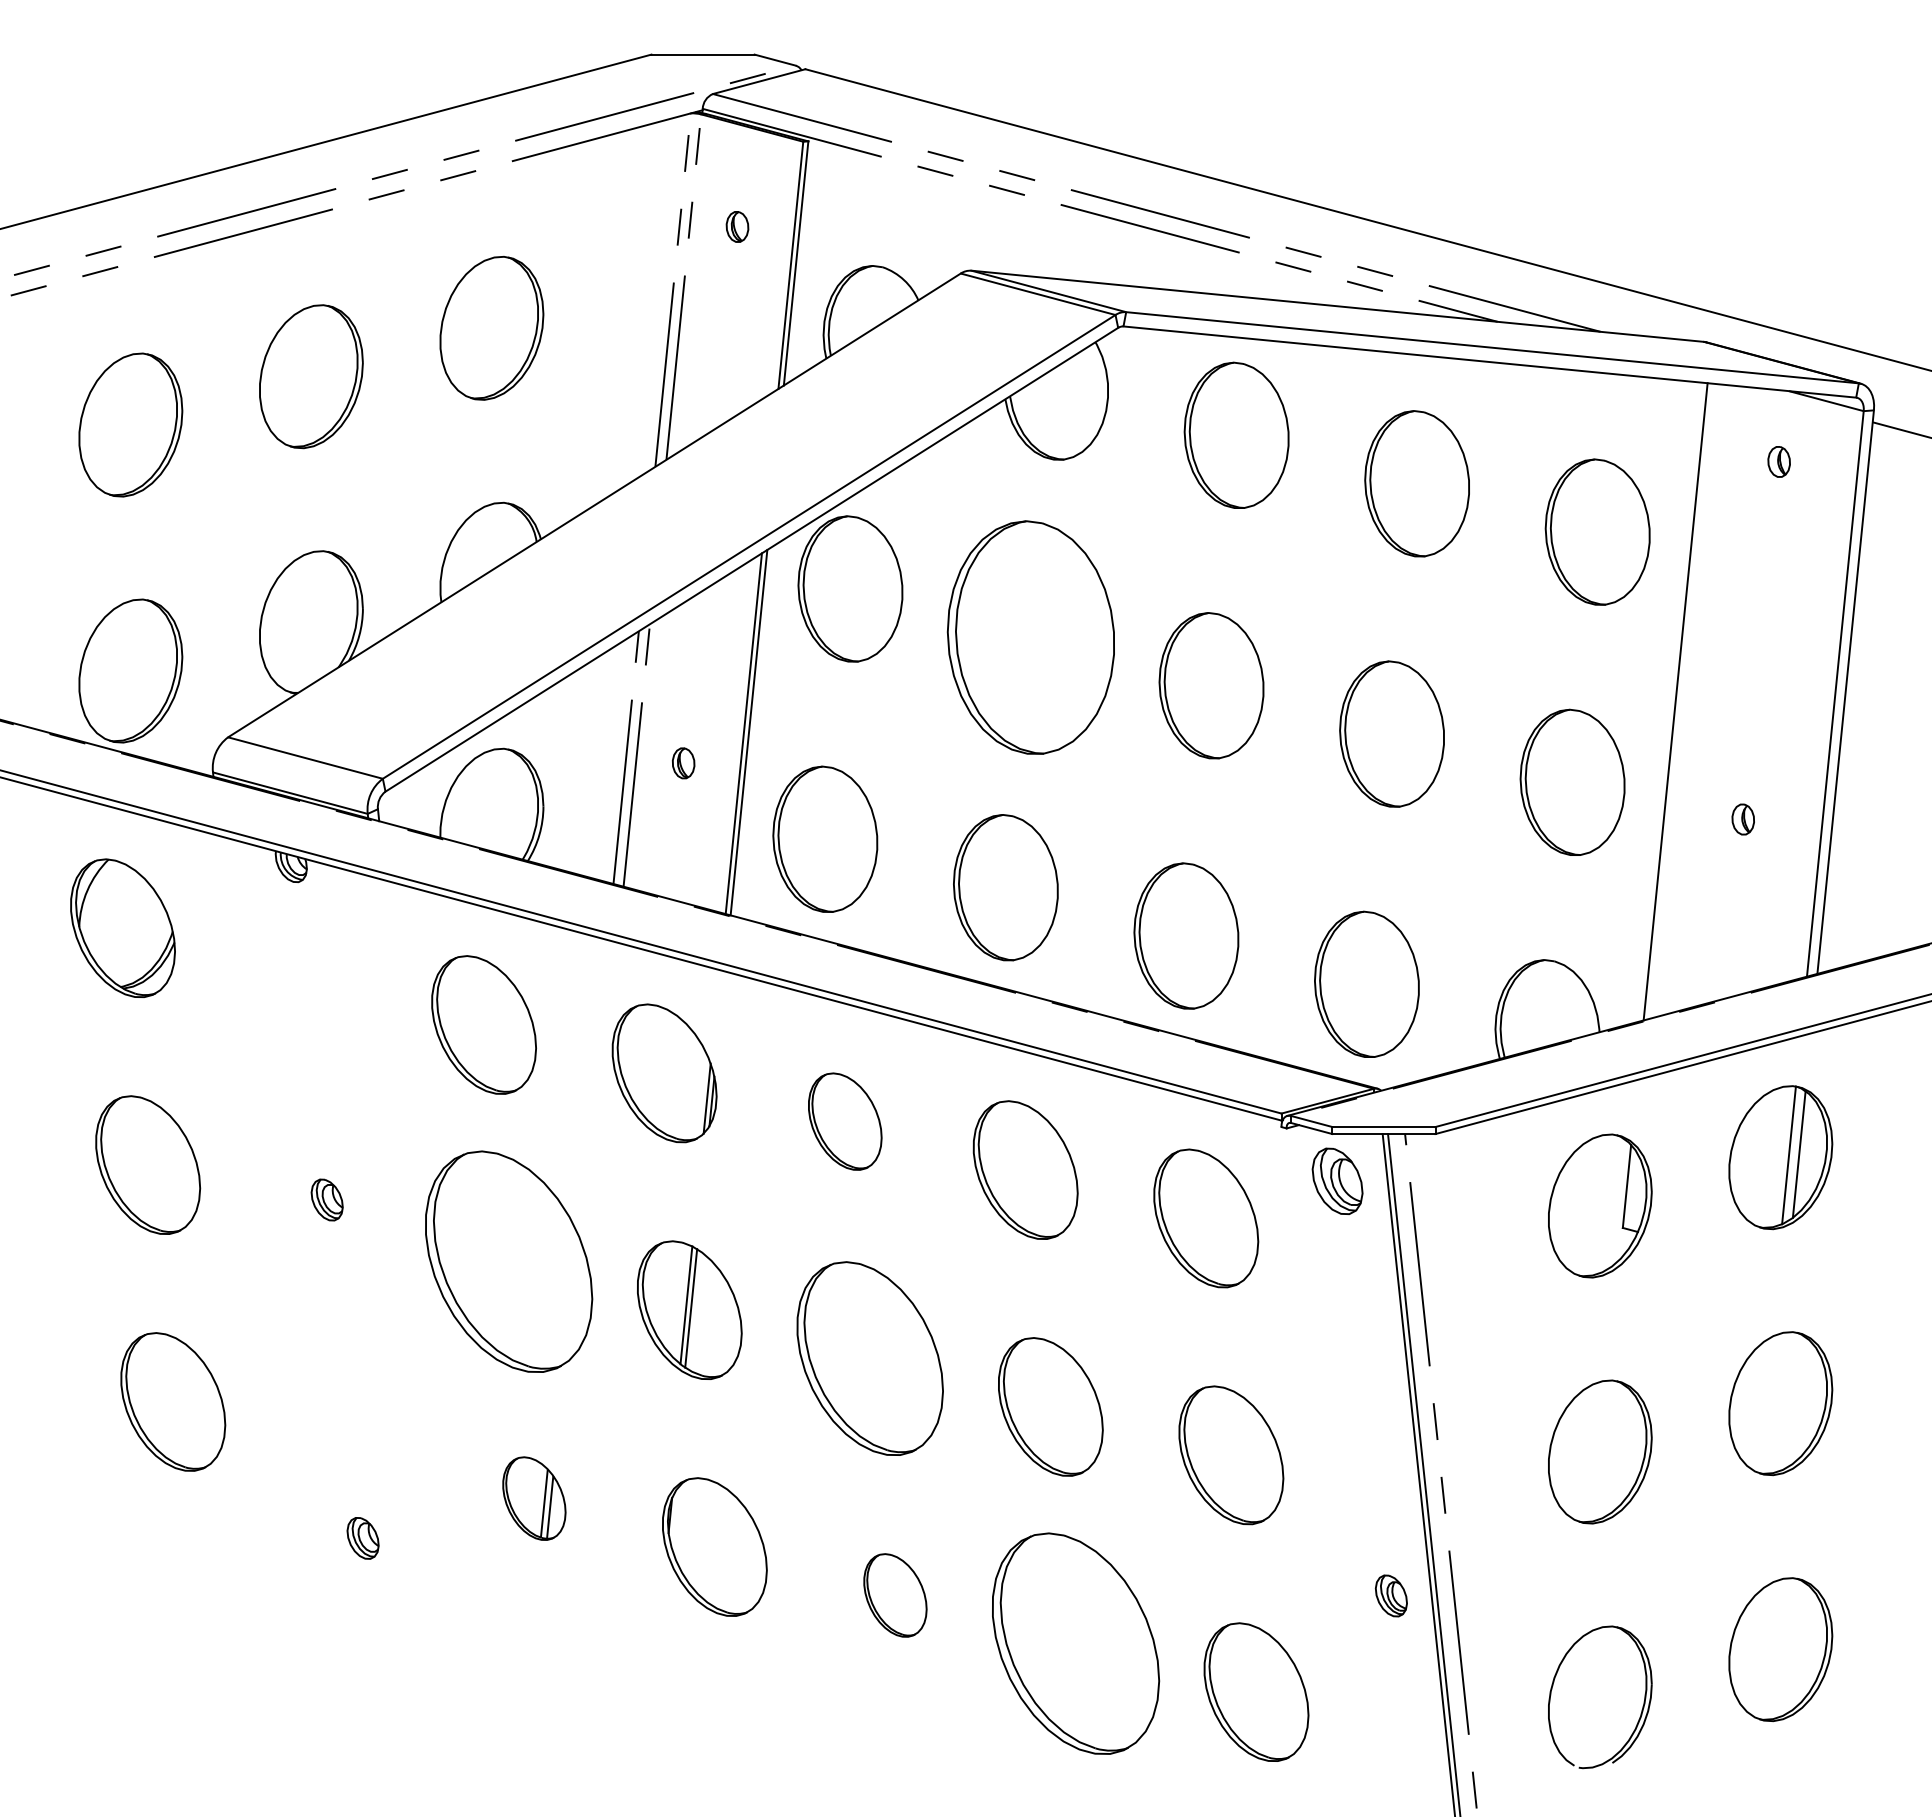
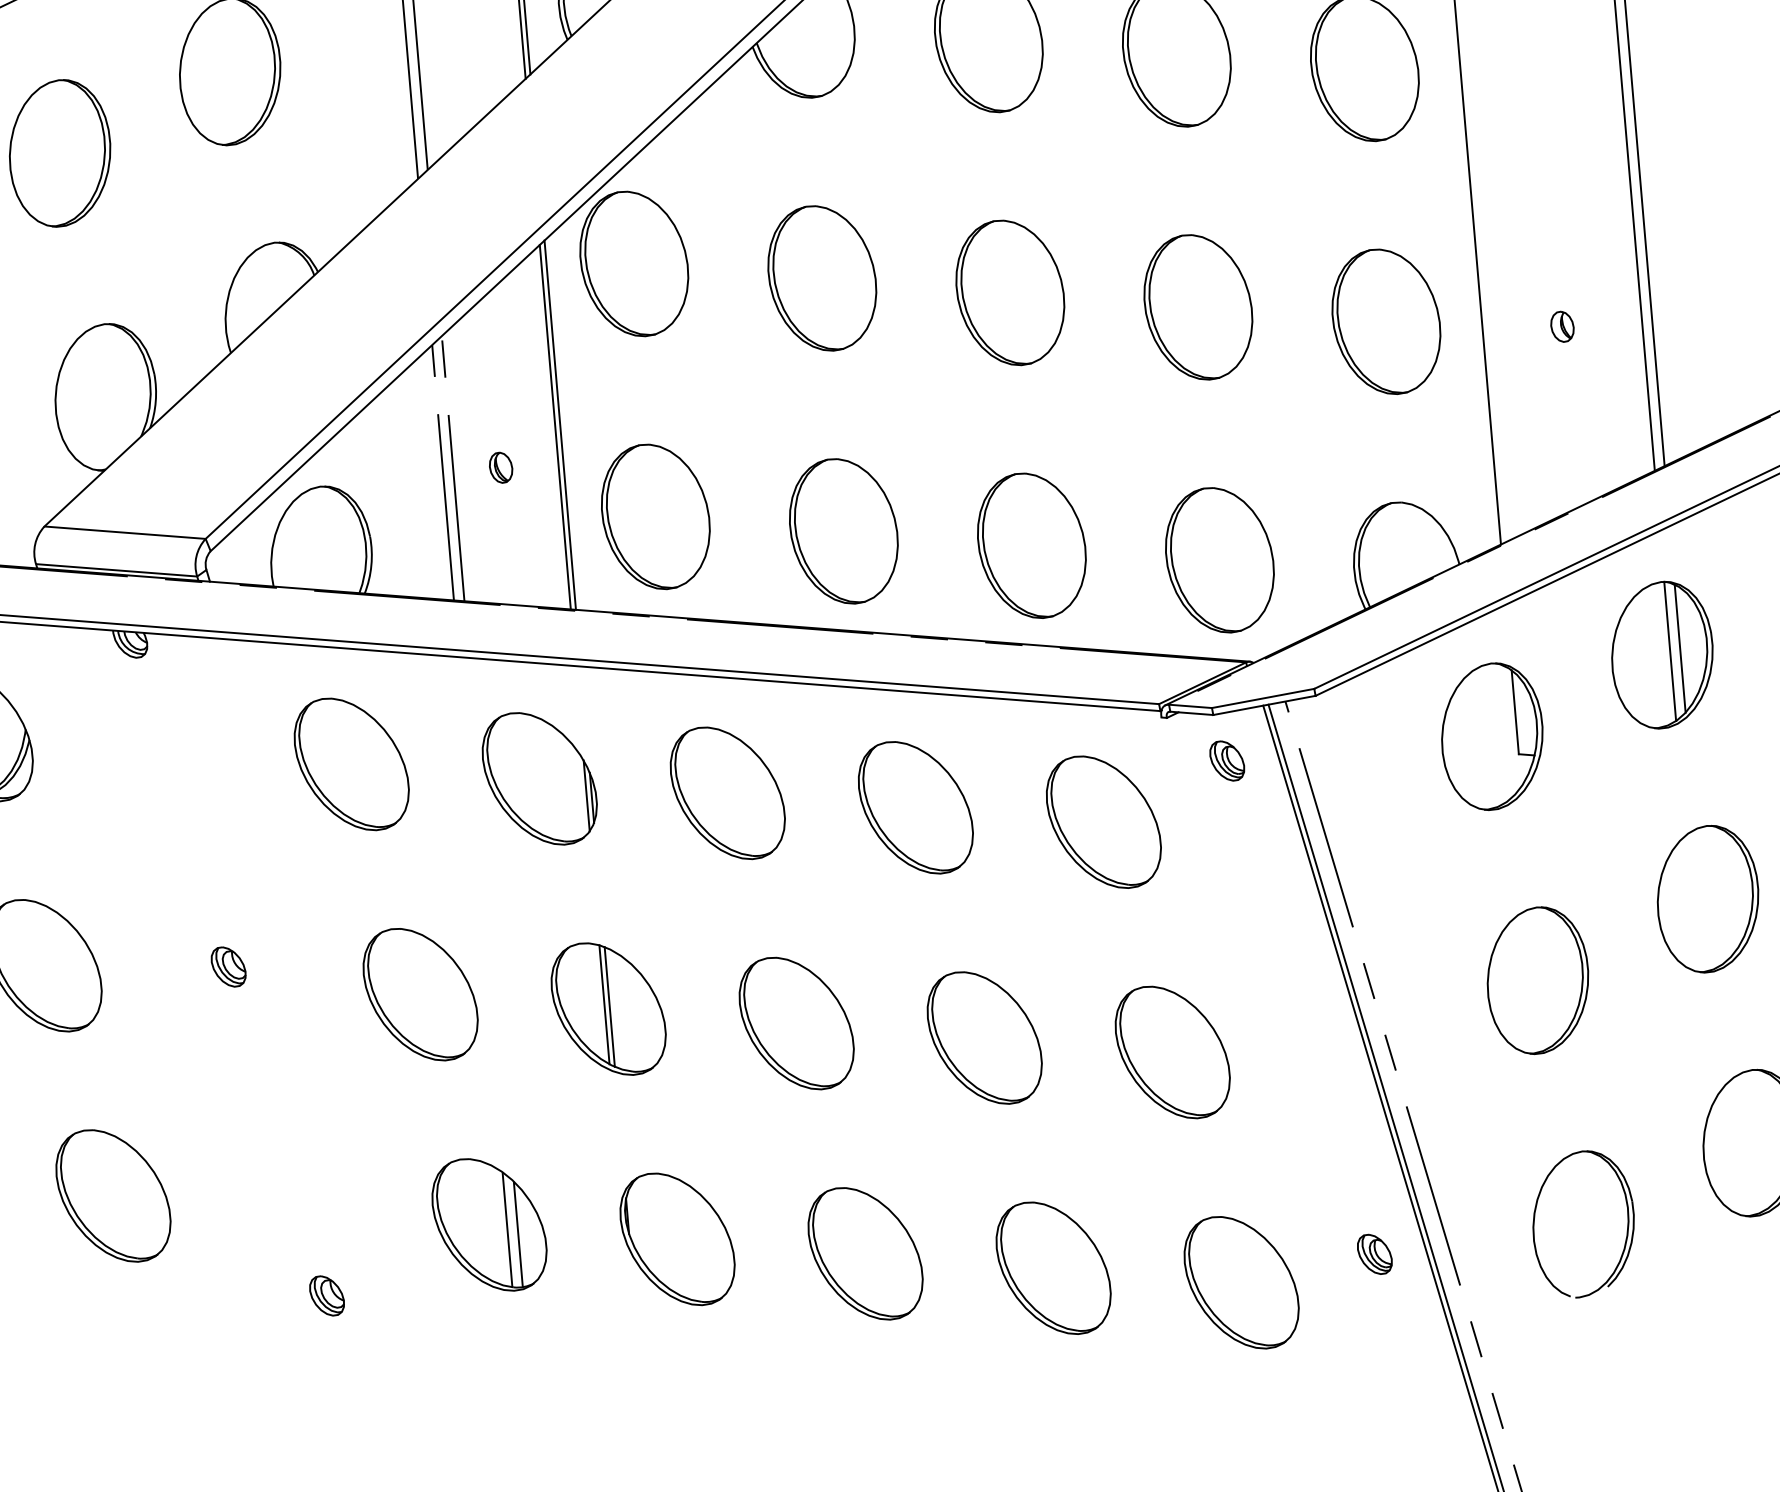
part: (1030, 636) -> (821, 277), size x0.62
part: (845, 1121) -> (728, 792), size x1.43
part: (1337, 1181) -> (1227, 761), size x0.62
part: (509, 1261) -> (420, 994), size x0.62
part: (870, 1358) -> (796, 1023), size x0.71
part: (534, 1498) -> (489, 1224), size x1.67
part: (895, 1595) -> (865, 1253), size x1.67
part: (1390, 1595) -> (1373, 1254), moved
part: (1075, 1643) -> (1053, 1267), size x0.62

